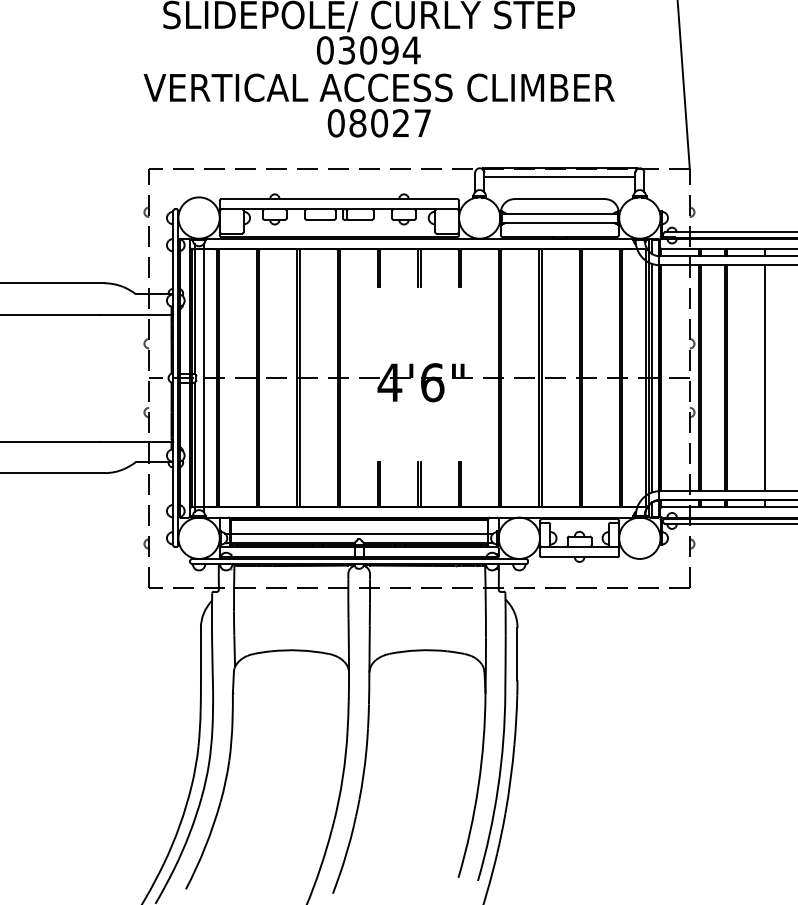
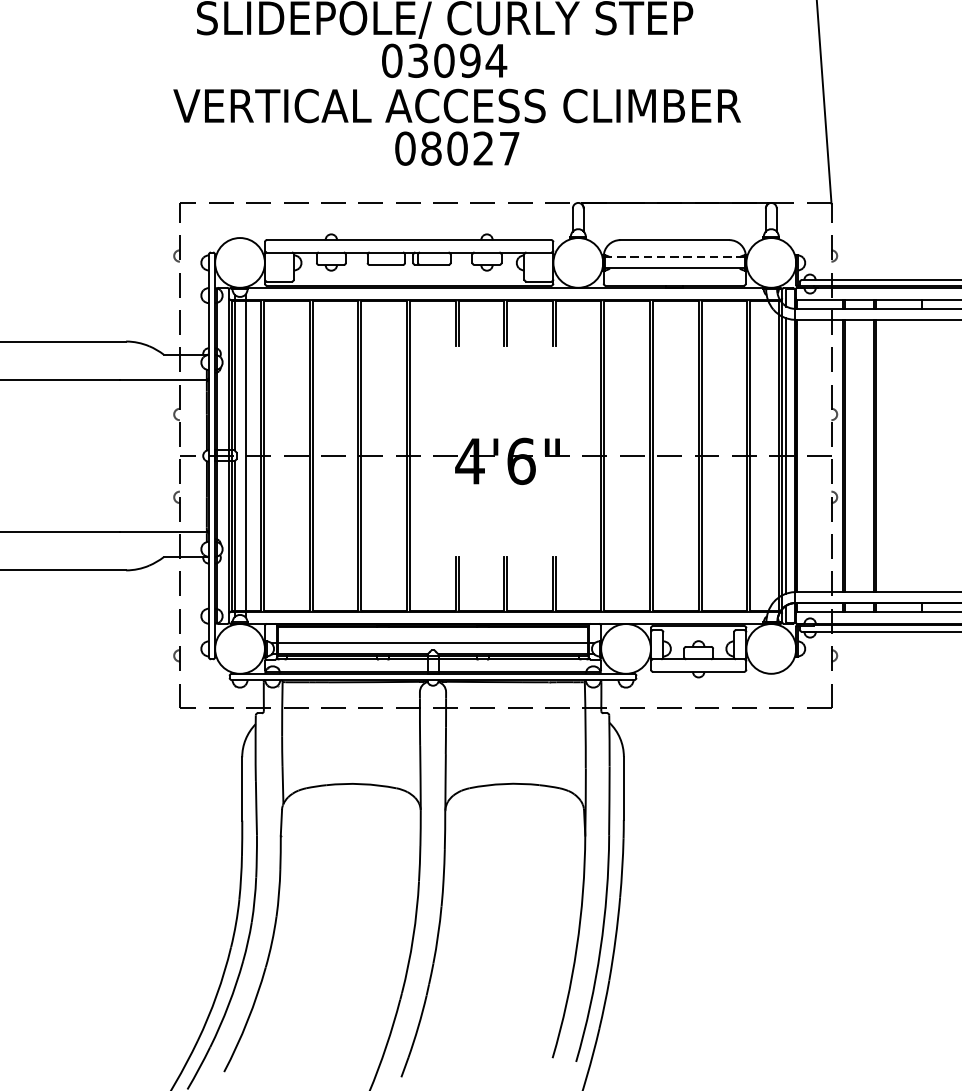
line: (559, 177) -> (674, 214), removed
line: (559, 213) -> (674, 257), solid -> dashed
line: (764, 378) -> (921, 456), removed

